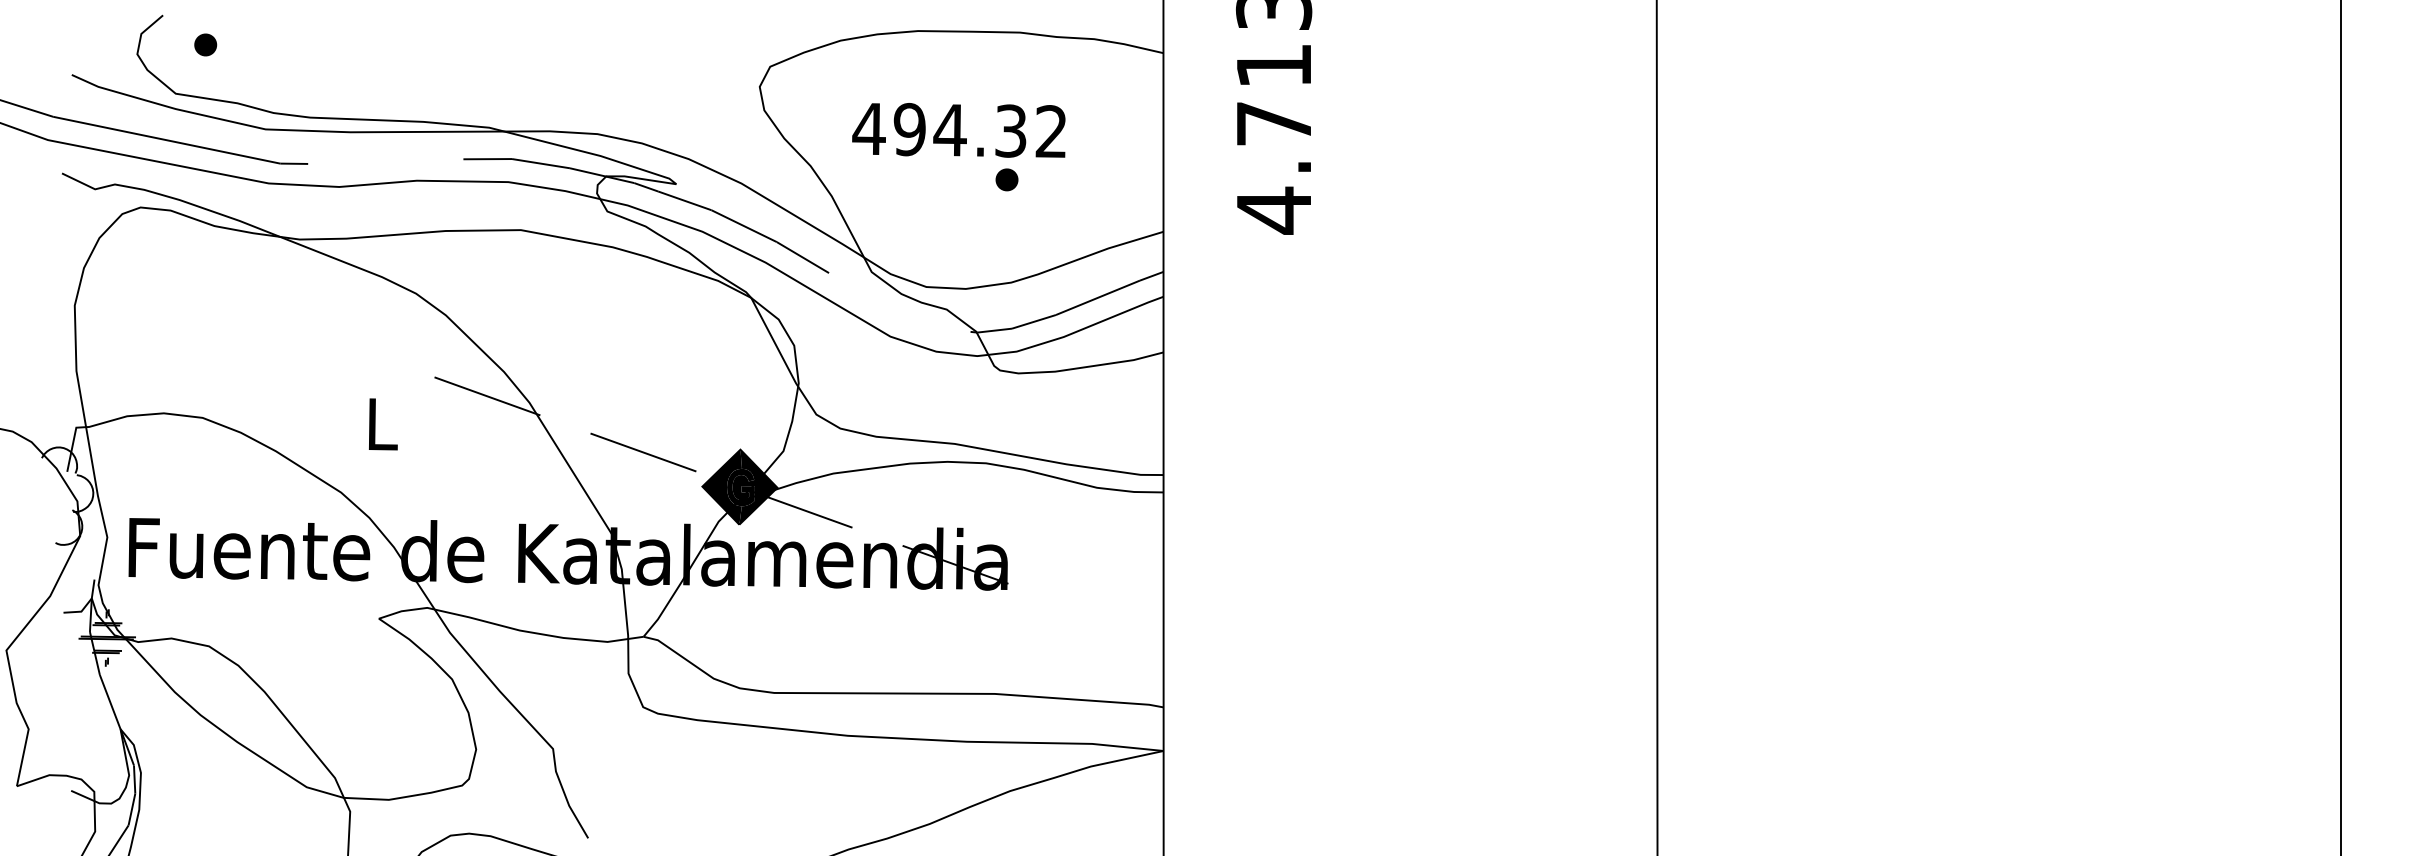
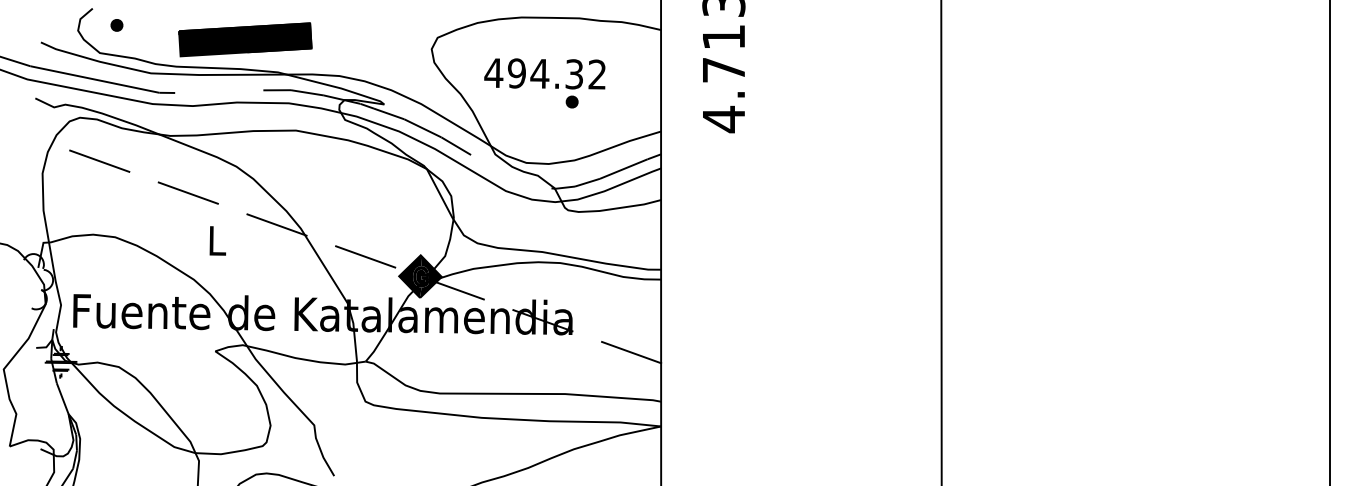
part: (431, 69) -> (245, 39), added
line: (174, 282) -> (99, 160), added
line: (329, 339) -> (187, 192), added
line: (1111, 620) -> (631, 352), added

